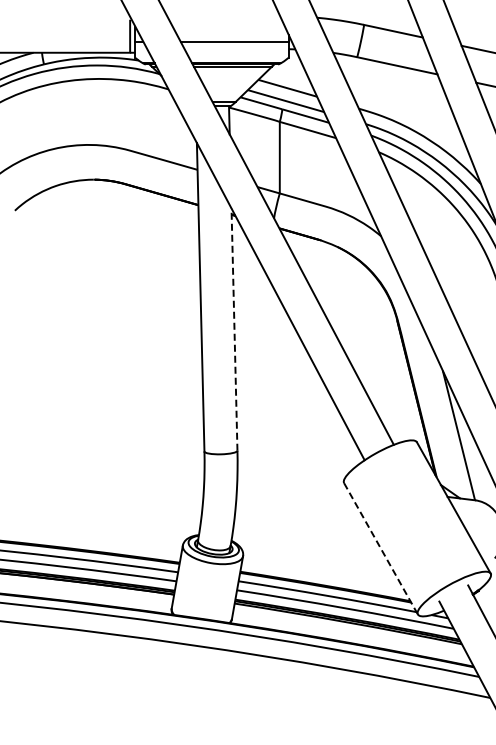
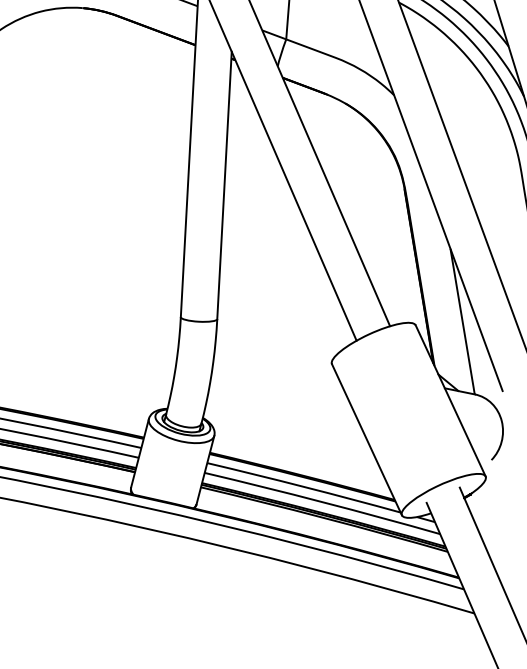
line: (234, 329) -> (224, 185), dashed -> solid
line: (381, 549) -> (367, 440), dashed -> solid

